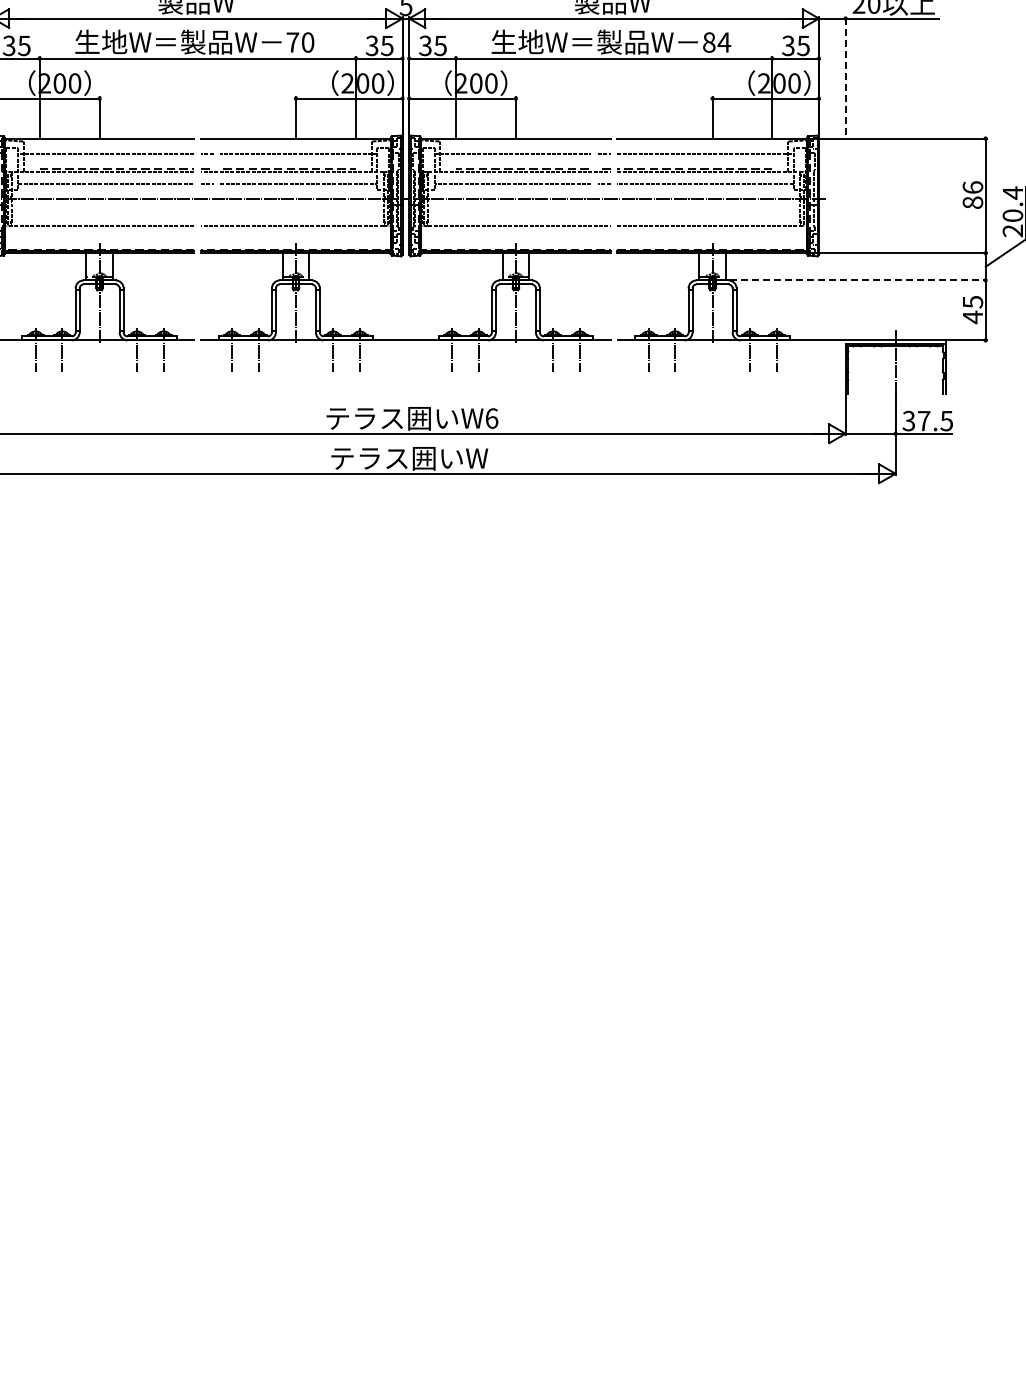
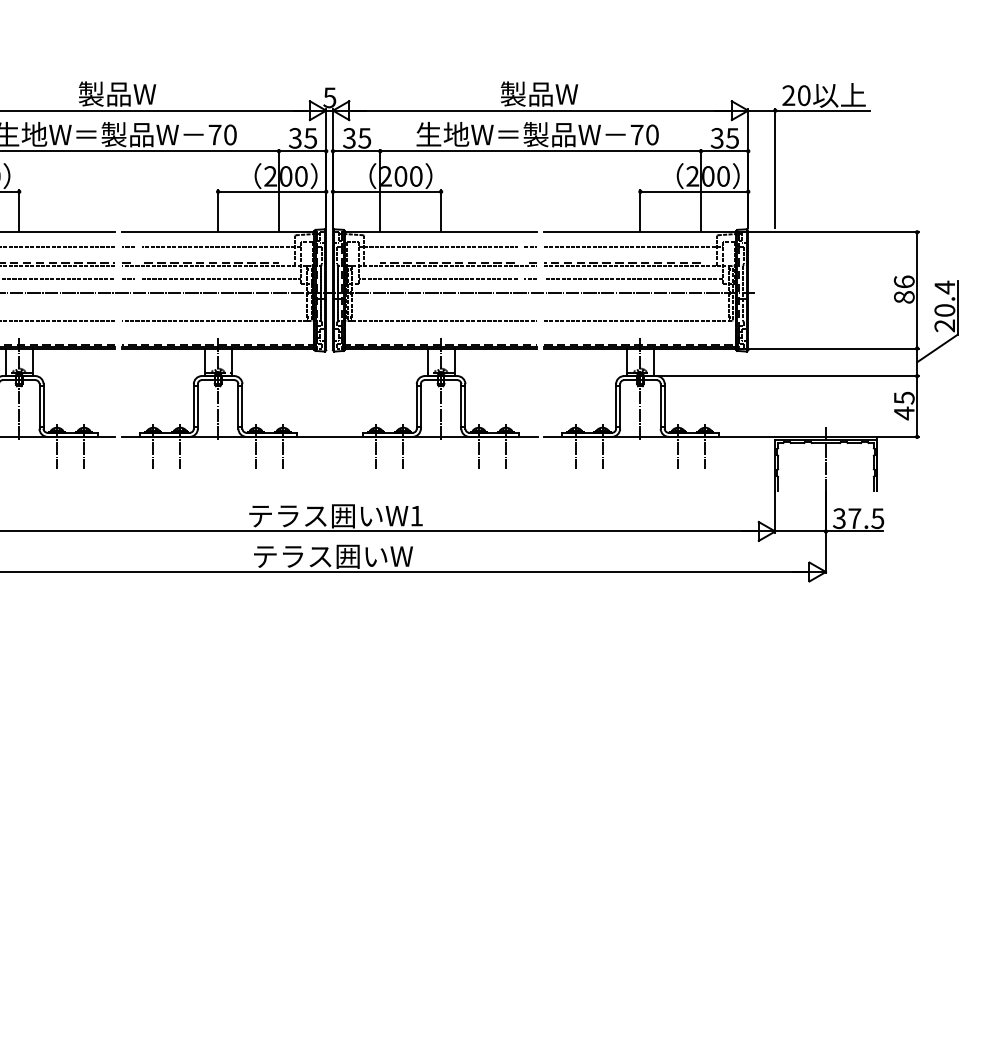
text: (717, 42) -> (645, 134), 84 -> 70
line: (845, 75) -> (775, 168), dashed -> solid
line: (858, 280) -> (788, 376), dashed -> solid
text: (492, 418) -> (417, 516), W6 -> W1

